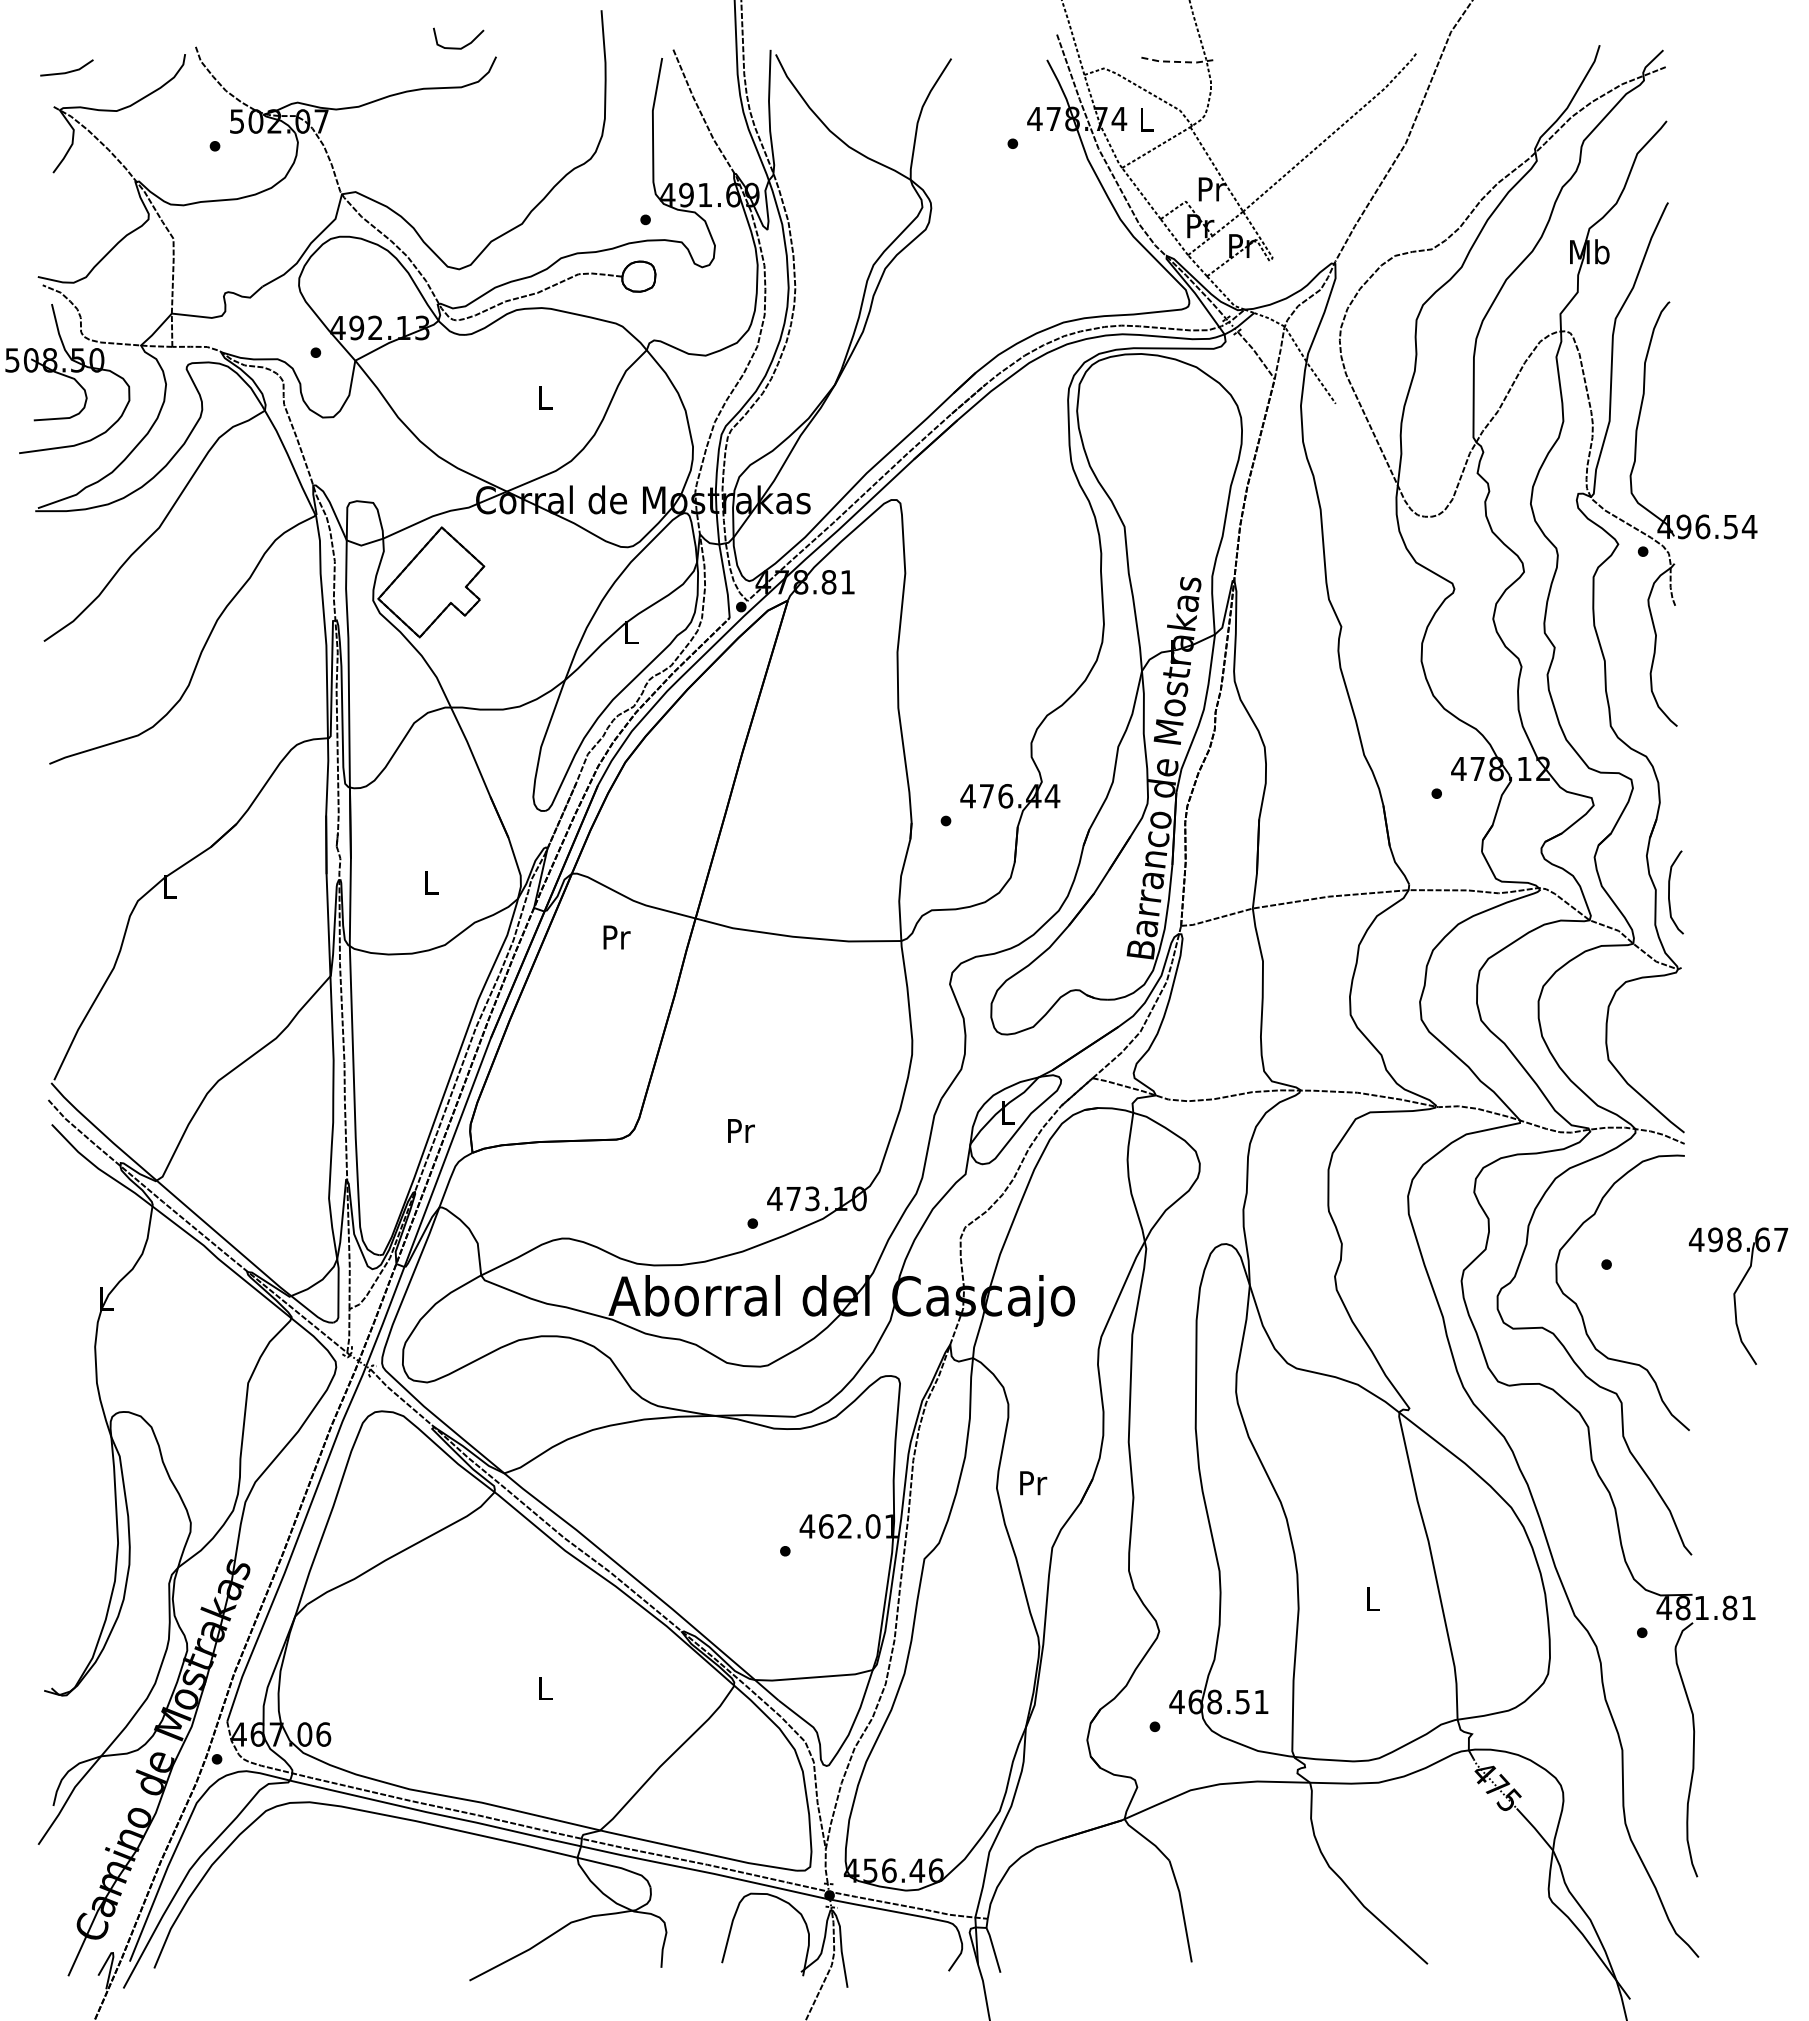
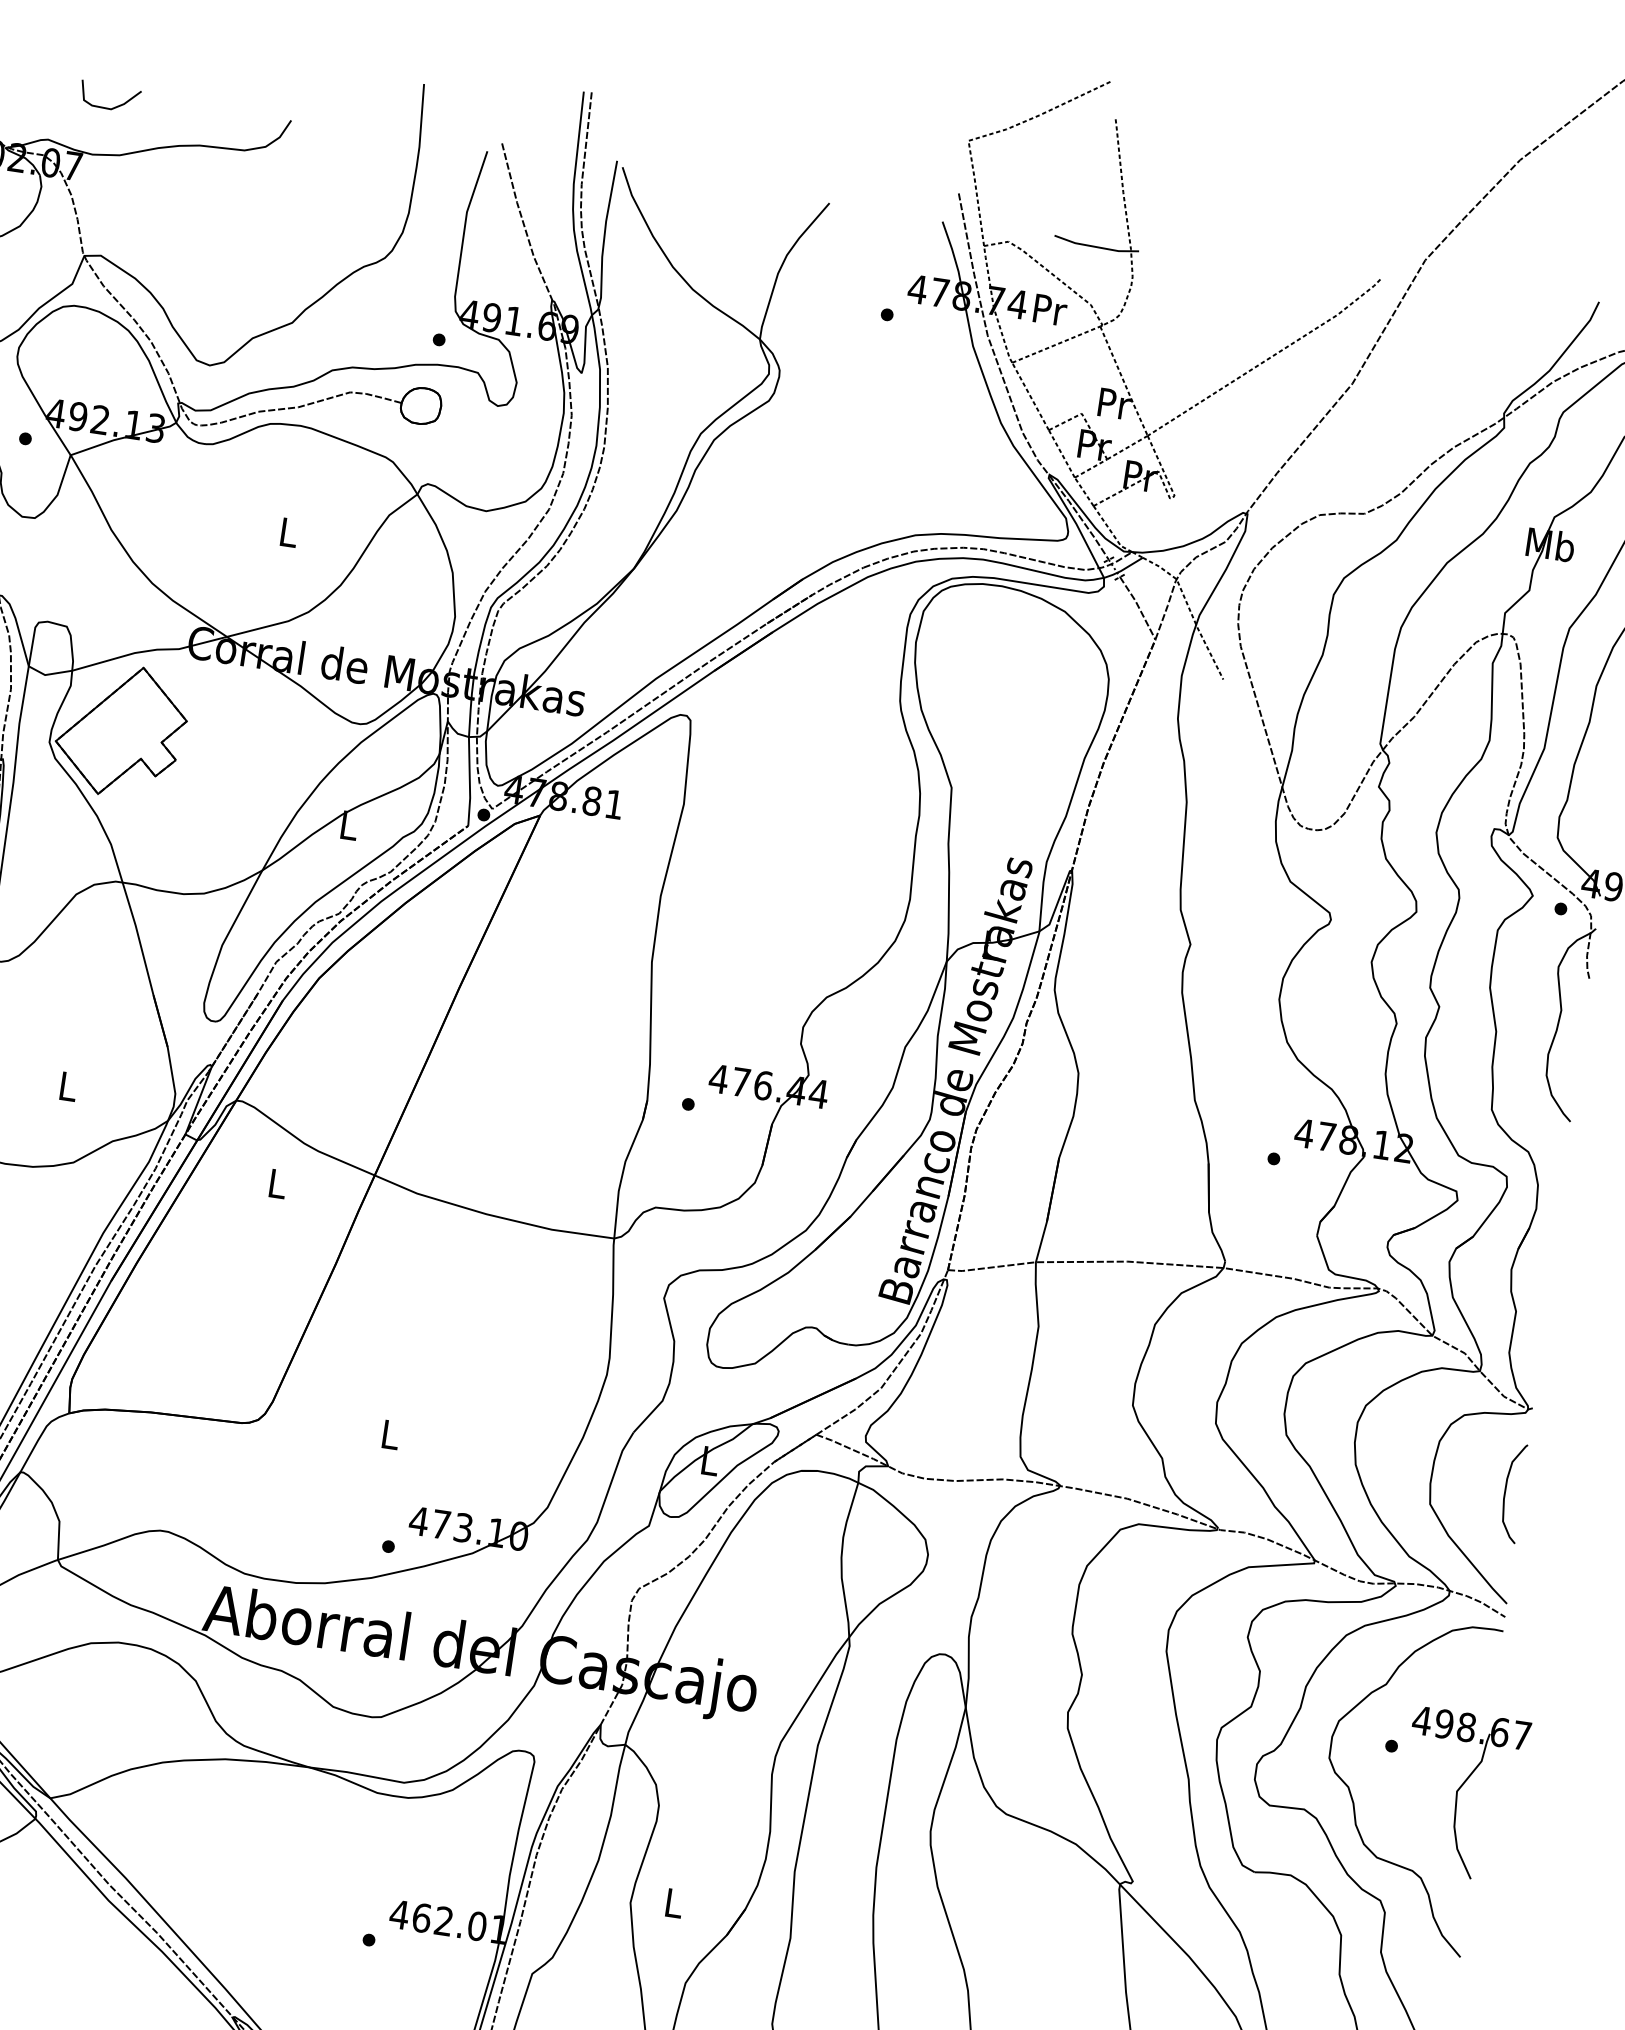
curve: (462, 46) -> (113, 106), moved
line: (1177, 61) -> (1096, 246), dashed -> solid
text: (1146, 119) -> (1049, 309), L -> Pr
curve: (1669, 892) -> (1505, 1492), moved
text: (616, 937) -> (277, 1183), Pr -> L
text: (741, 1130) -> (391, 1434), Pr -> L
part: (1738, 1295) -> (1461, 1794), moved
text: (1033, 1483) -> (674, 1903), Pr -> L

